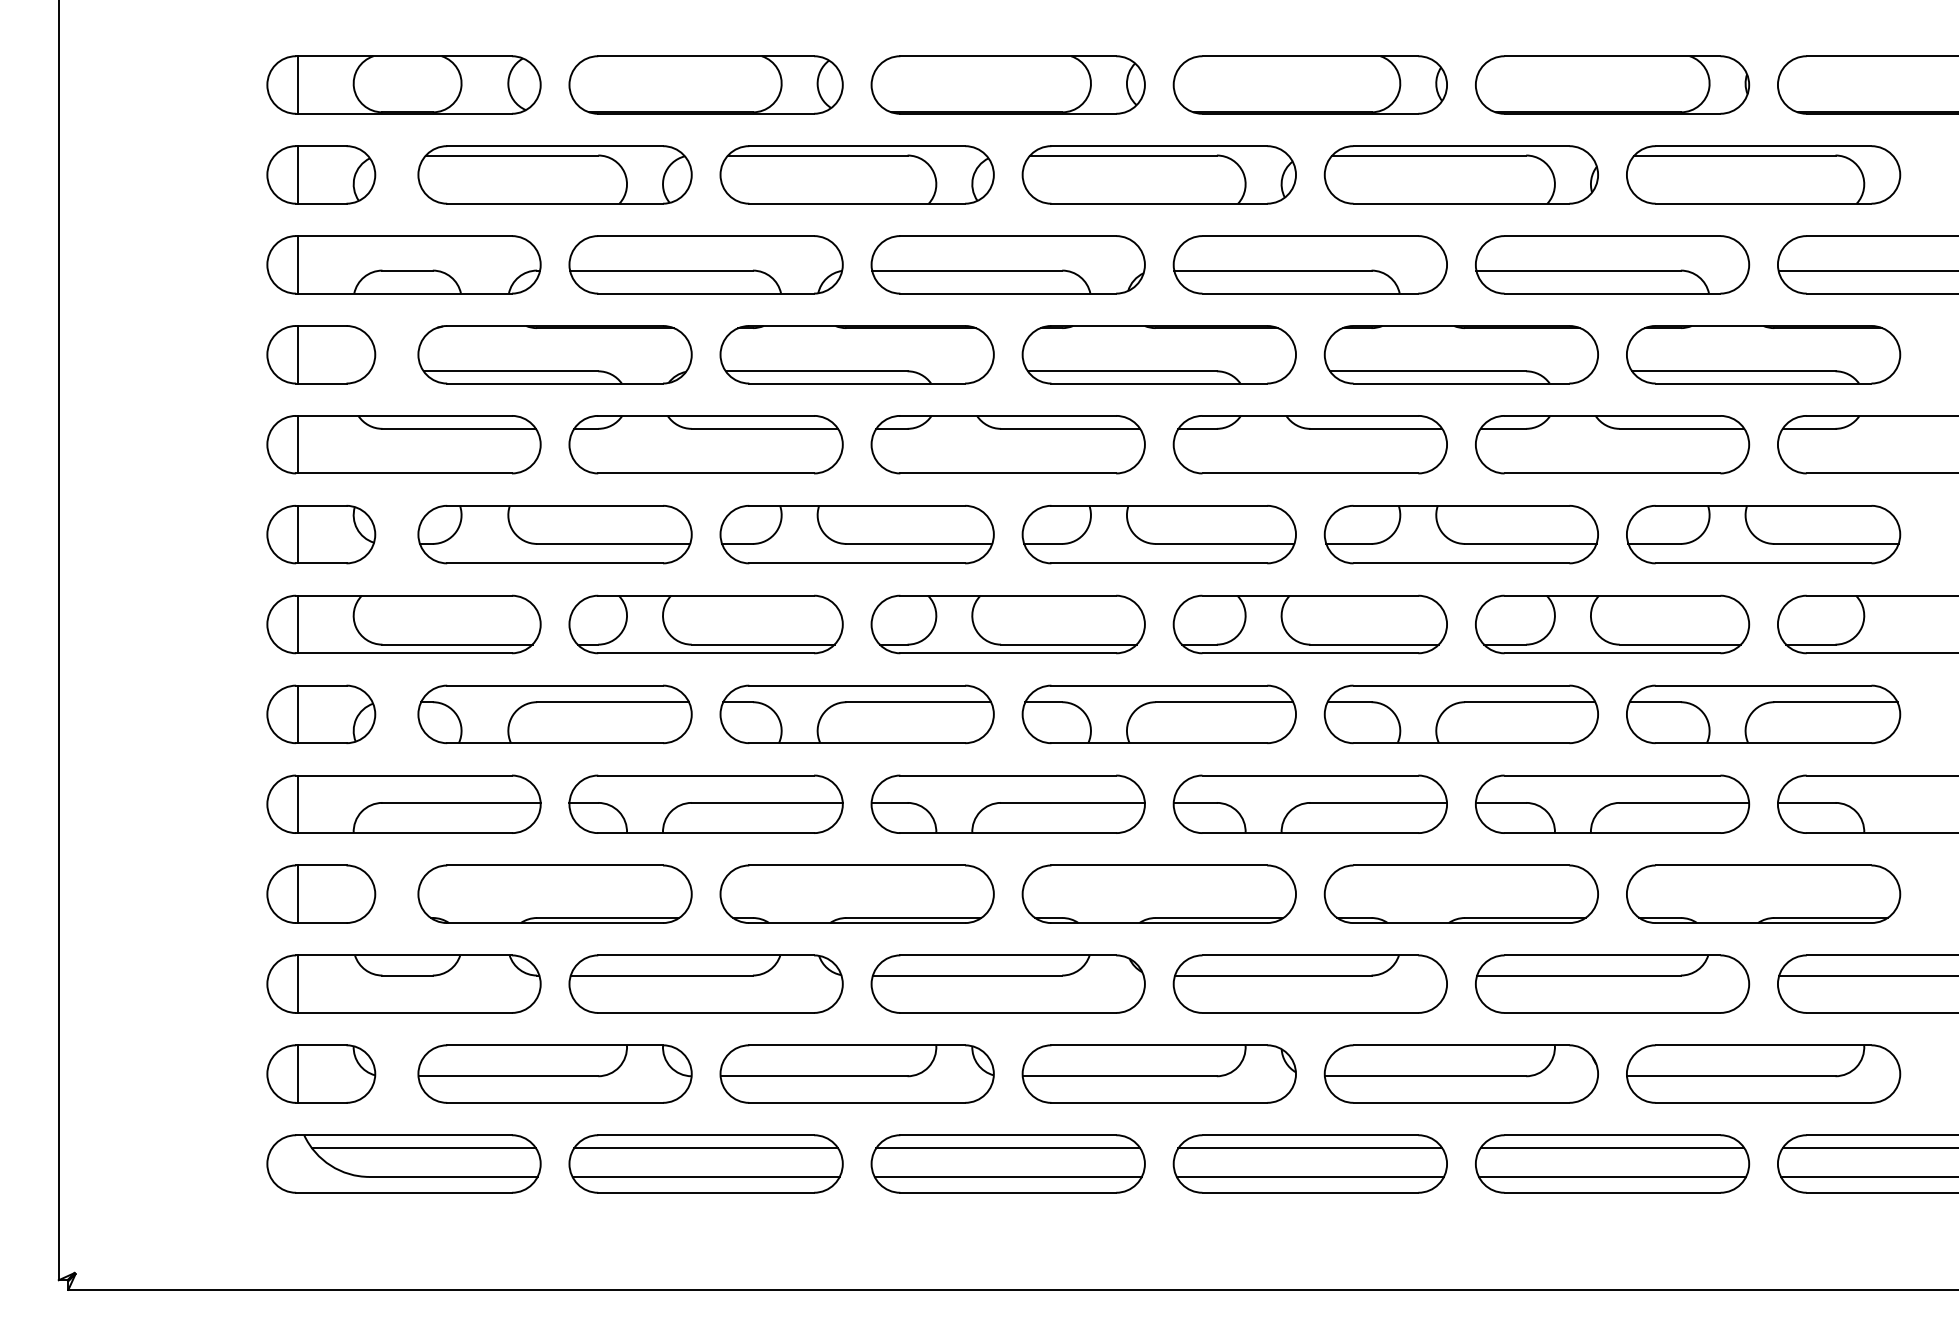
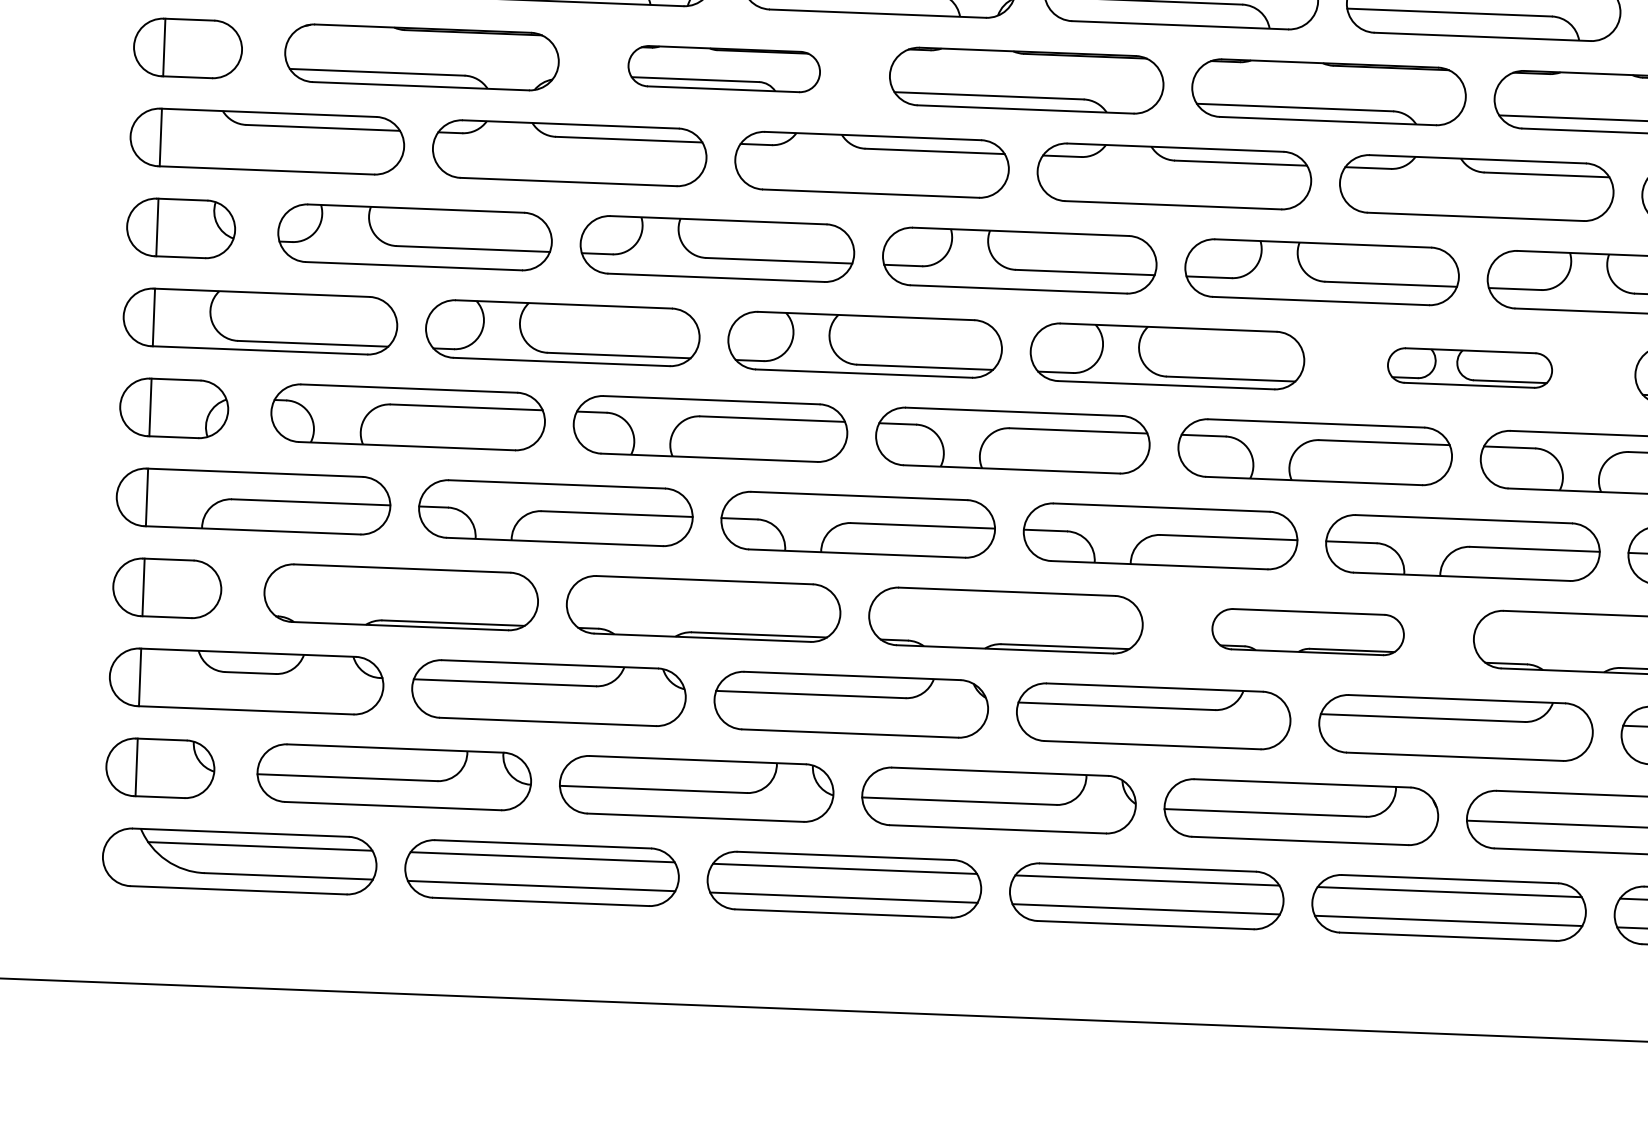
part: (856, 354) -> (723, 68), size x0.7
part: (1612, 624) -> (1469, 368), size x0.6
part: (1460, 893) -> (1307, 631), size x0.7

